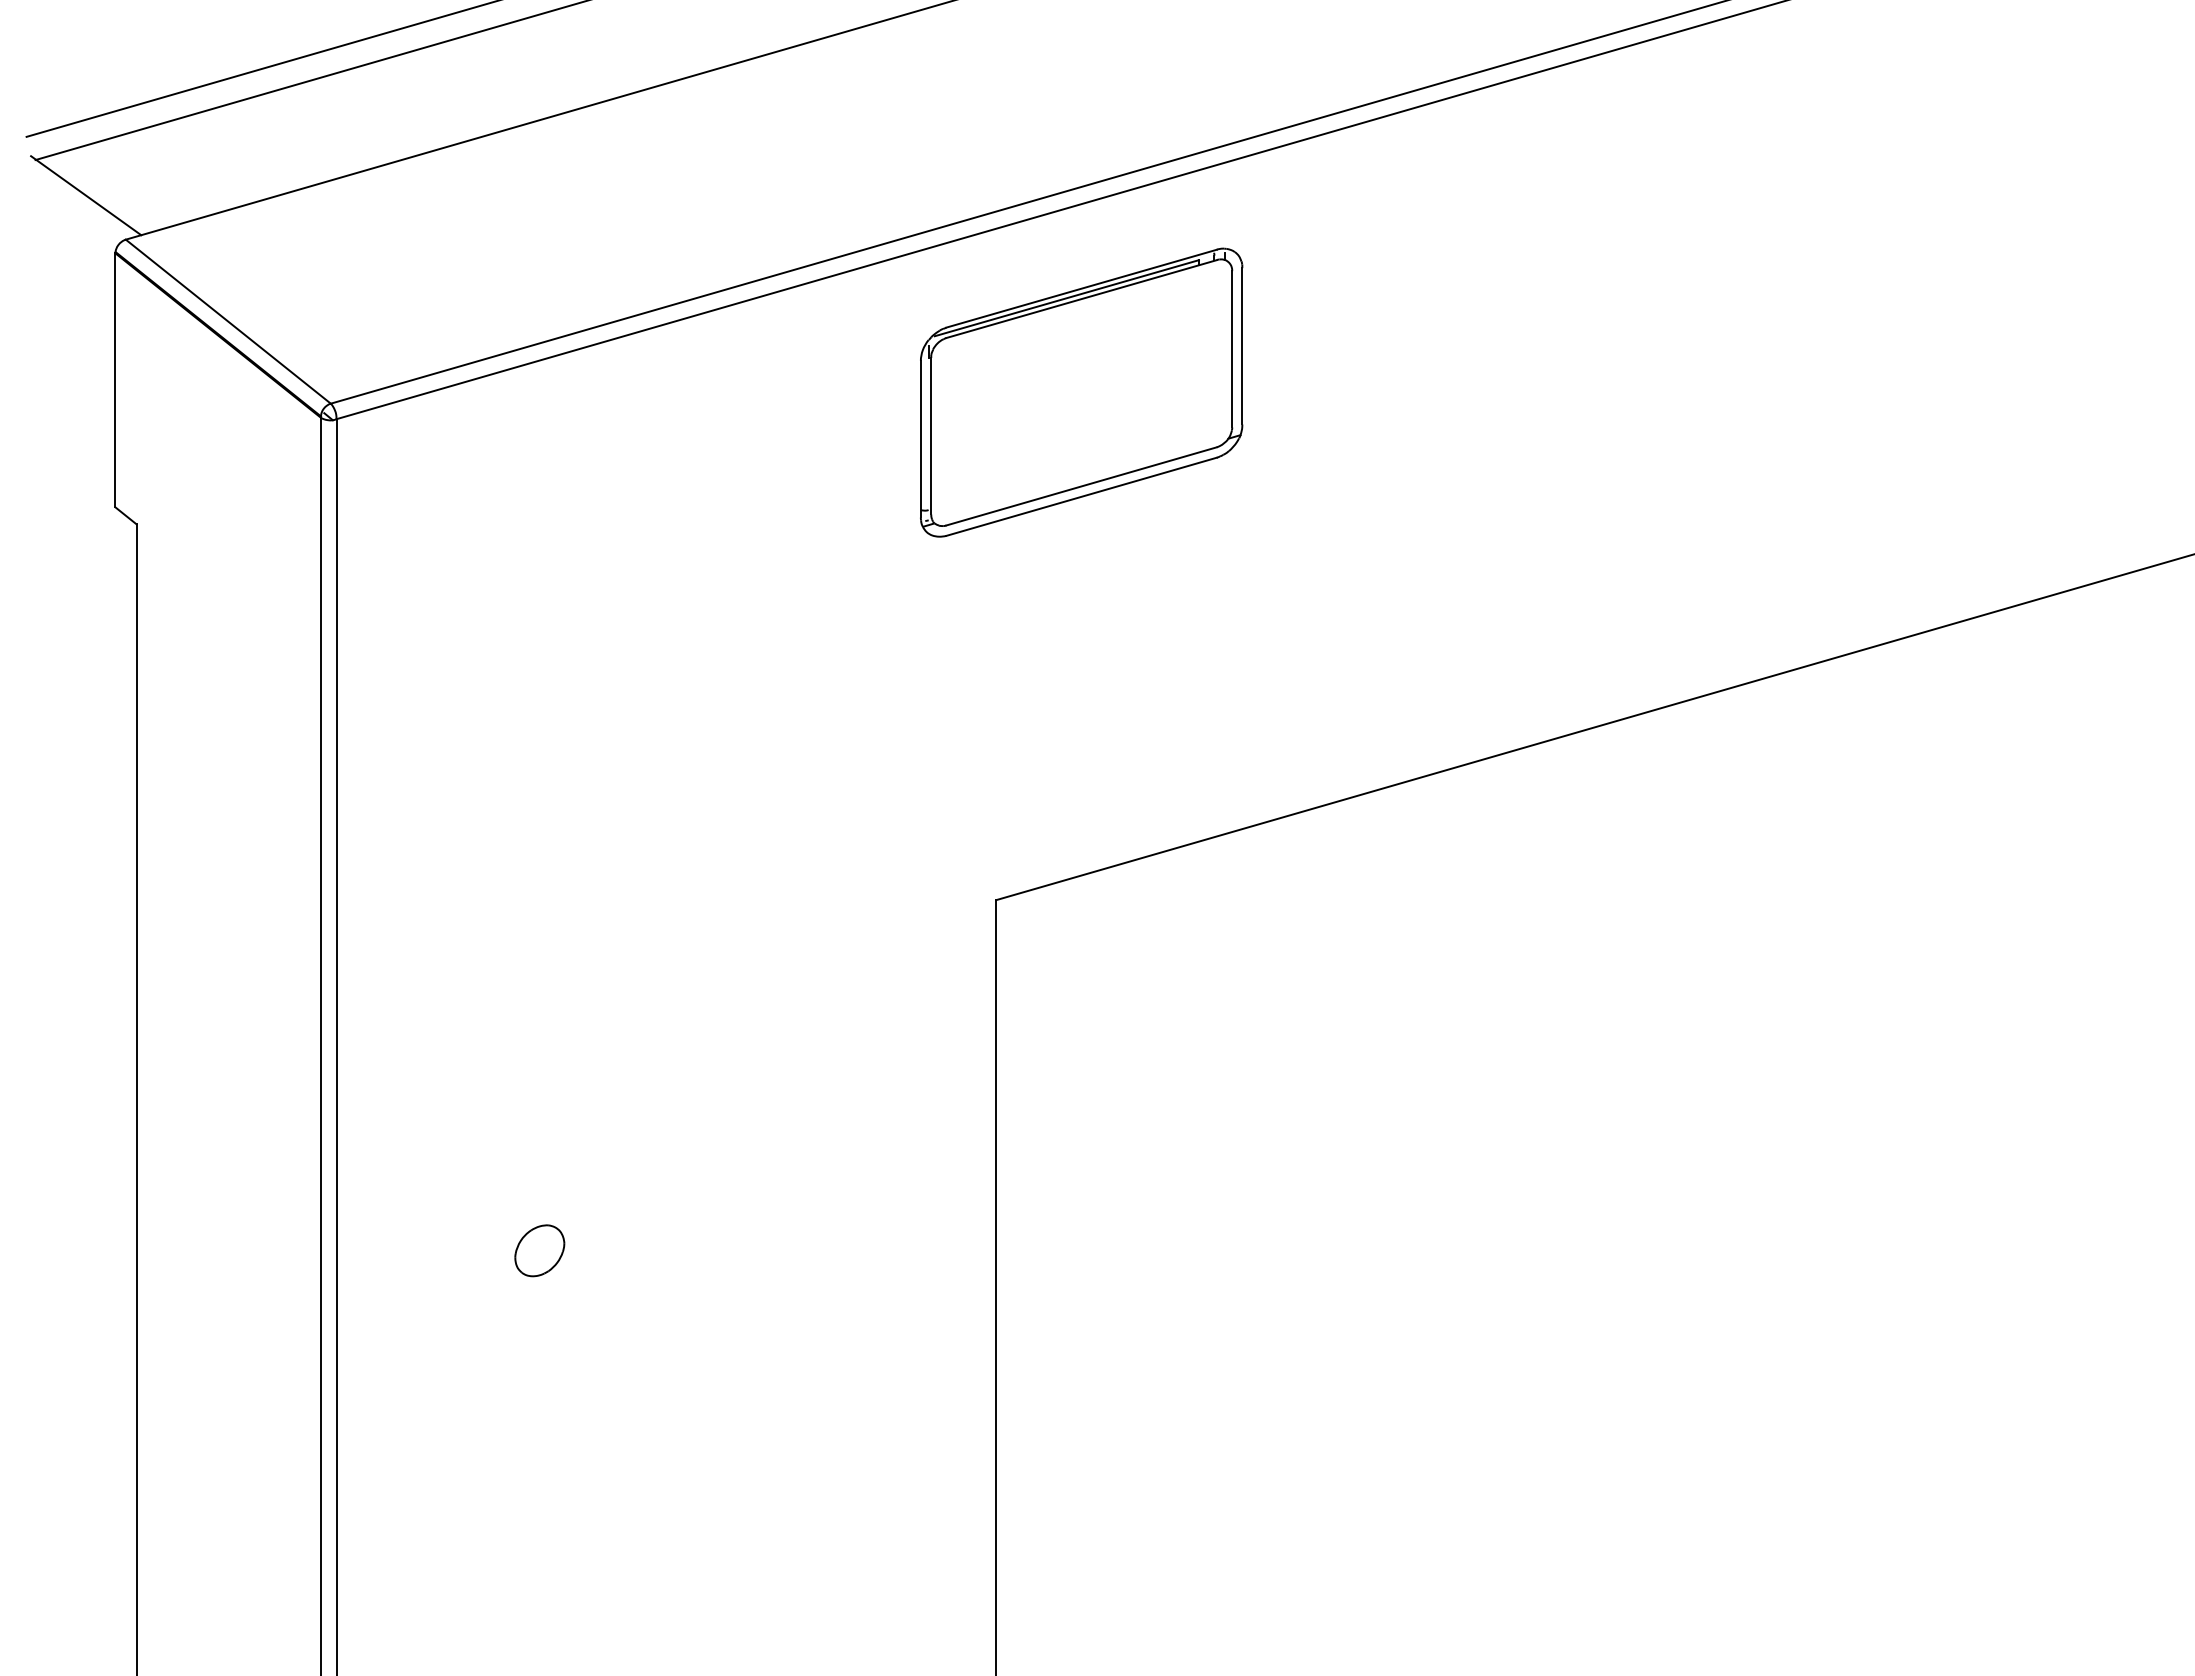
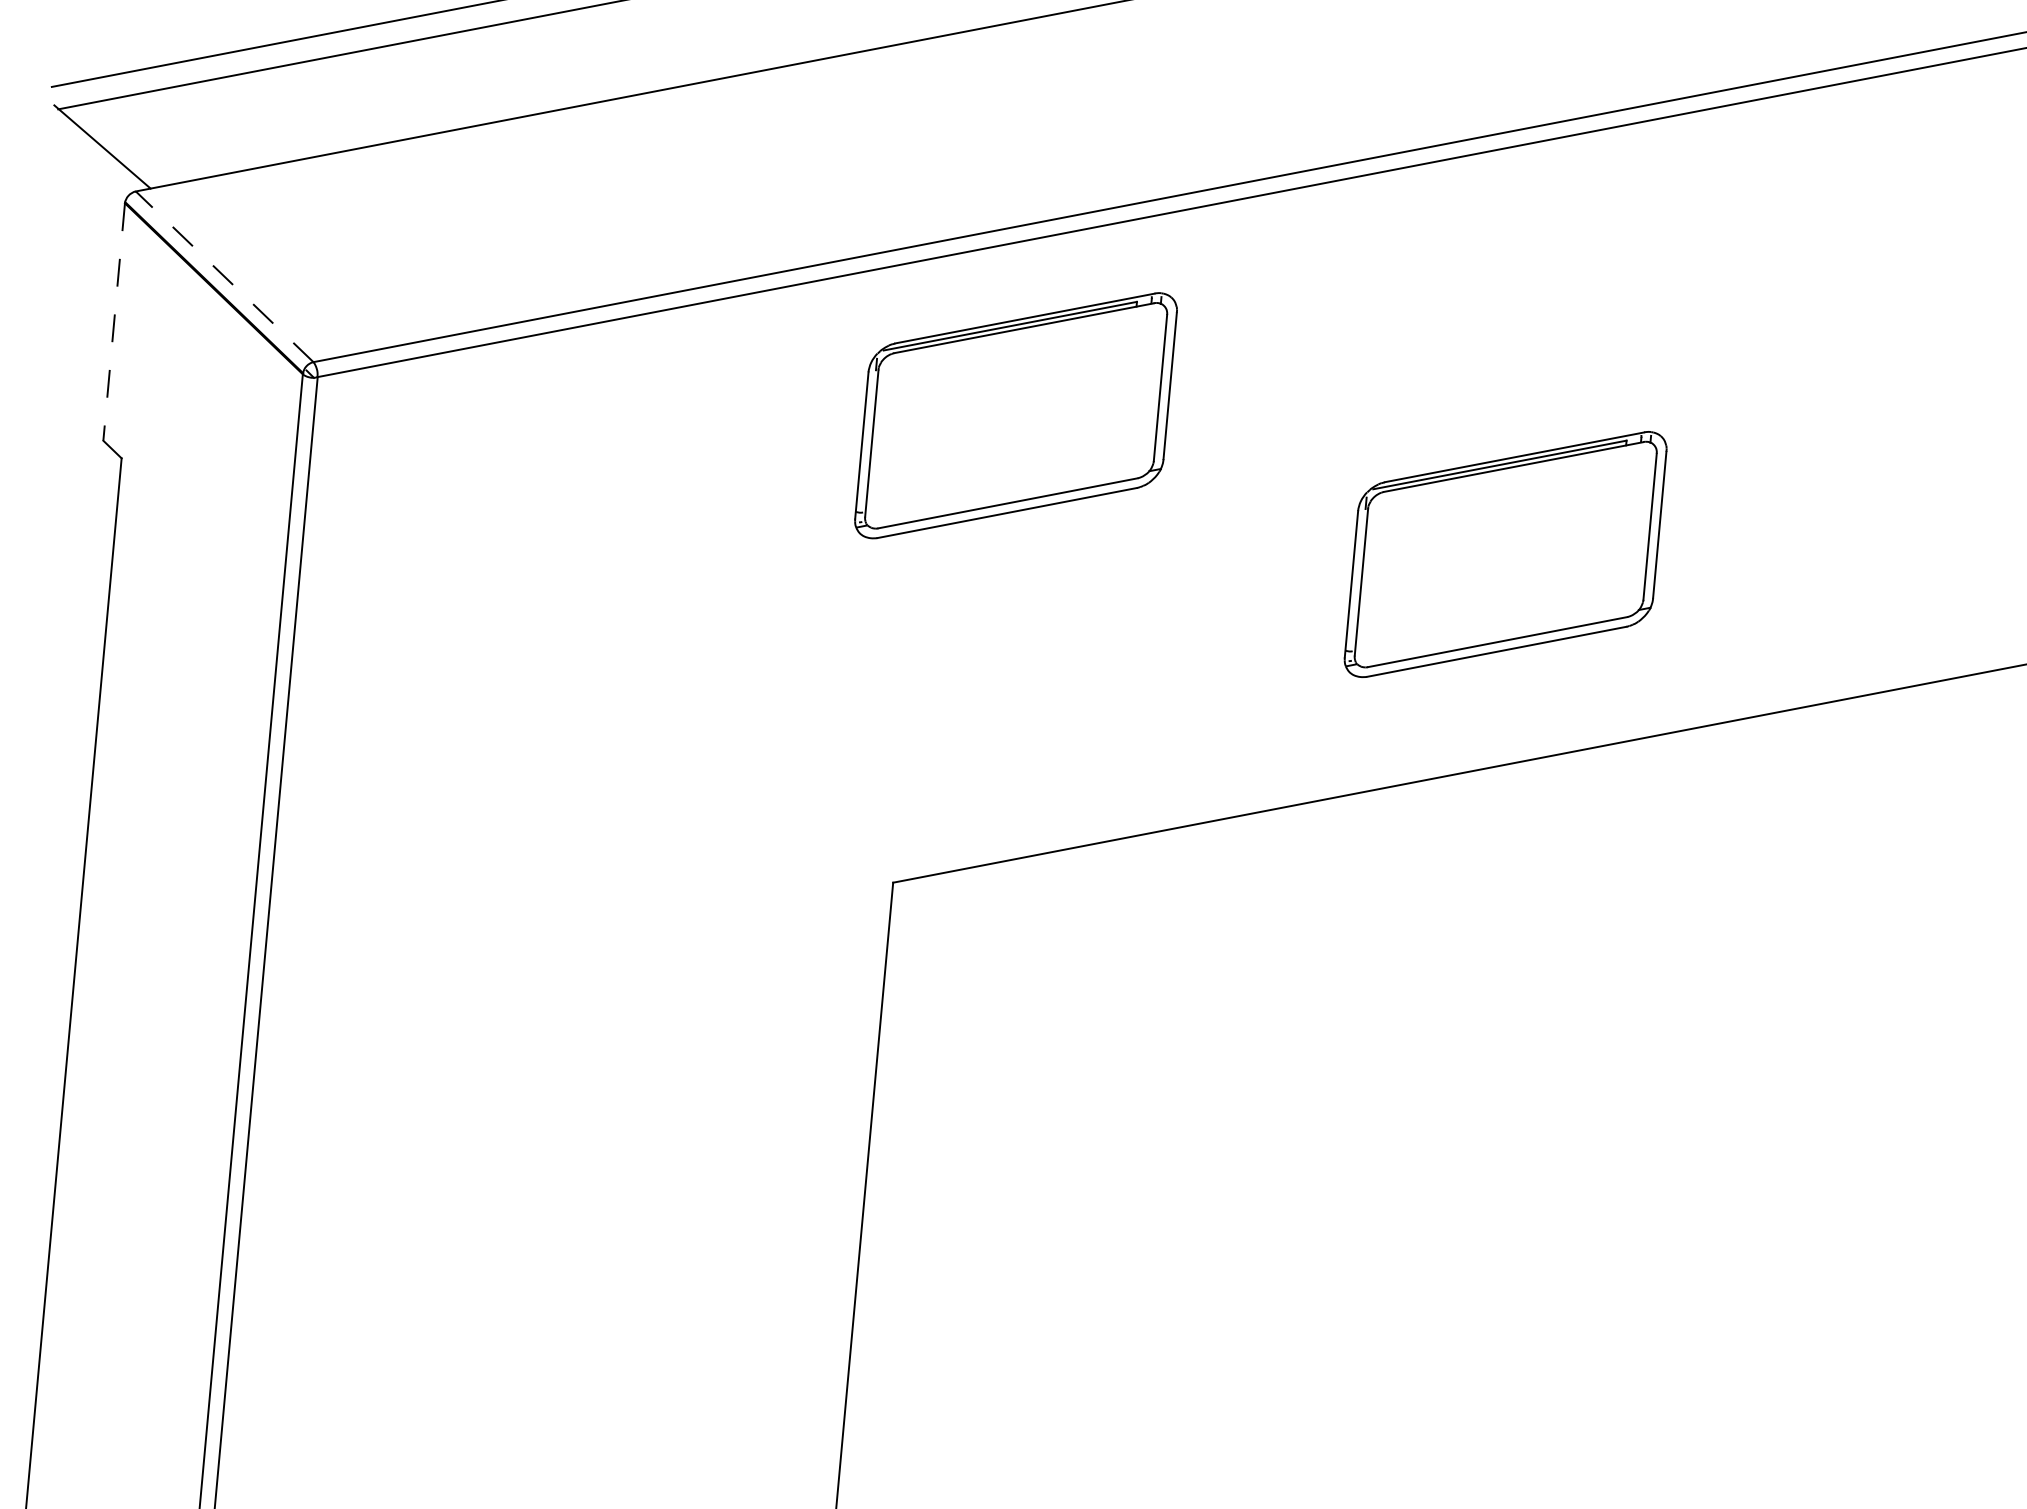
line: (227, 321) -> (223, 276), solid -> dashed
line: (115, 380) -> (114, 322), solid -> dashed
part: (1614, 492) -> (1505, 554), added
part: (539, 1250) -> (436, 1171), removed

